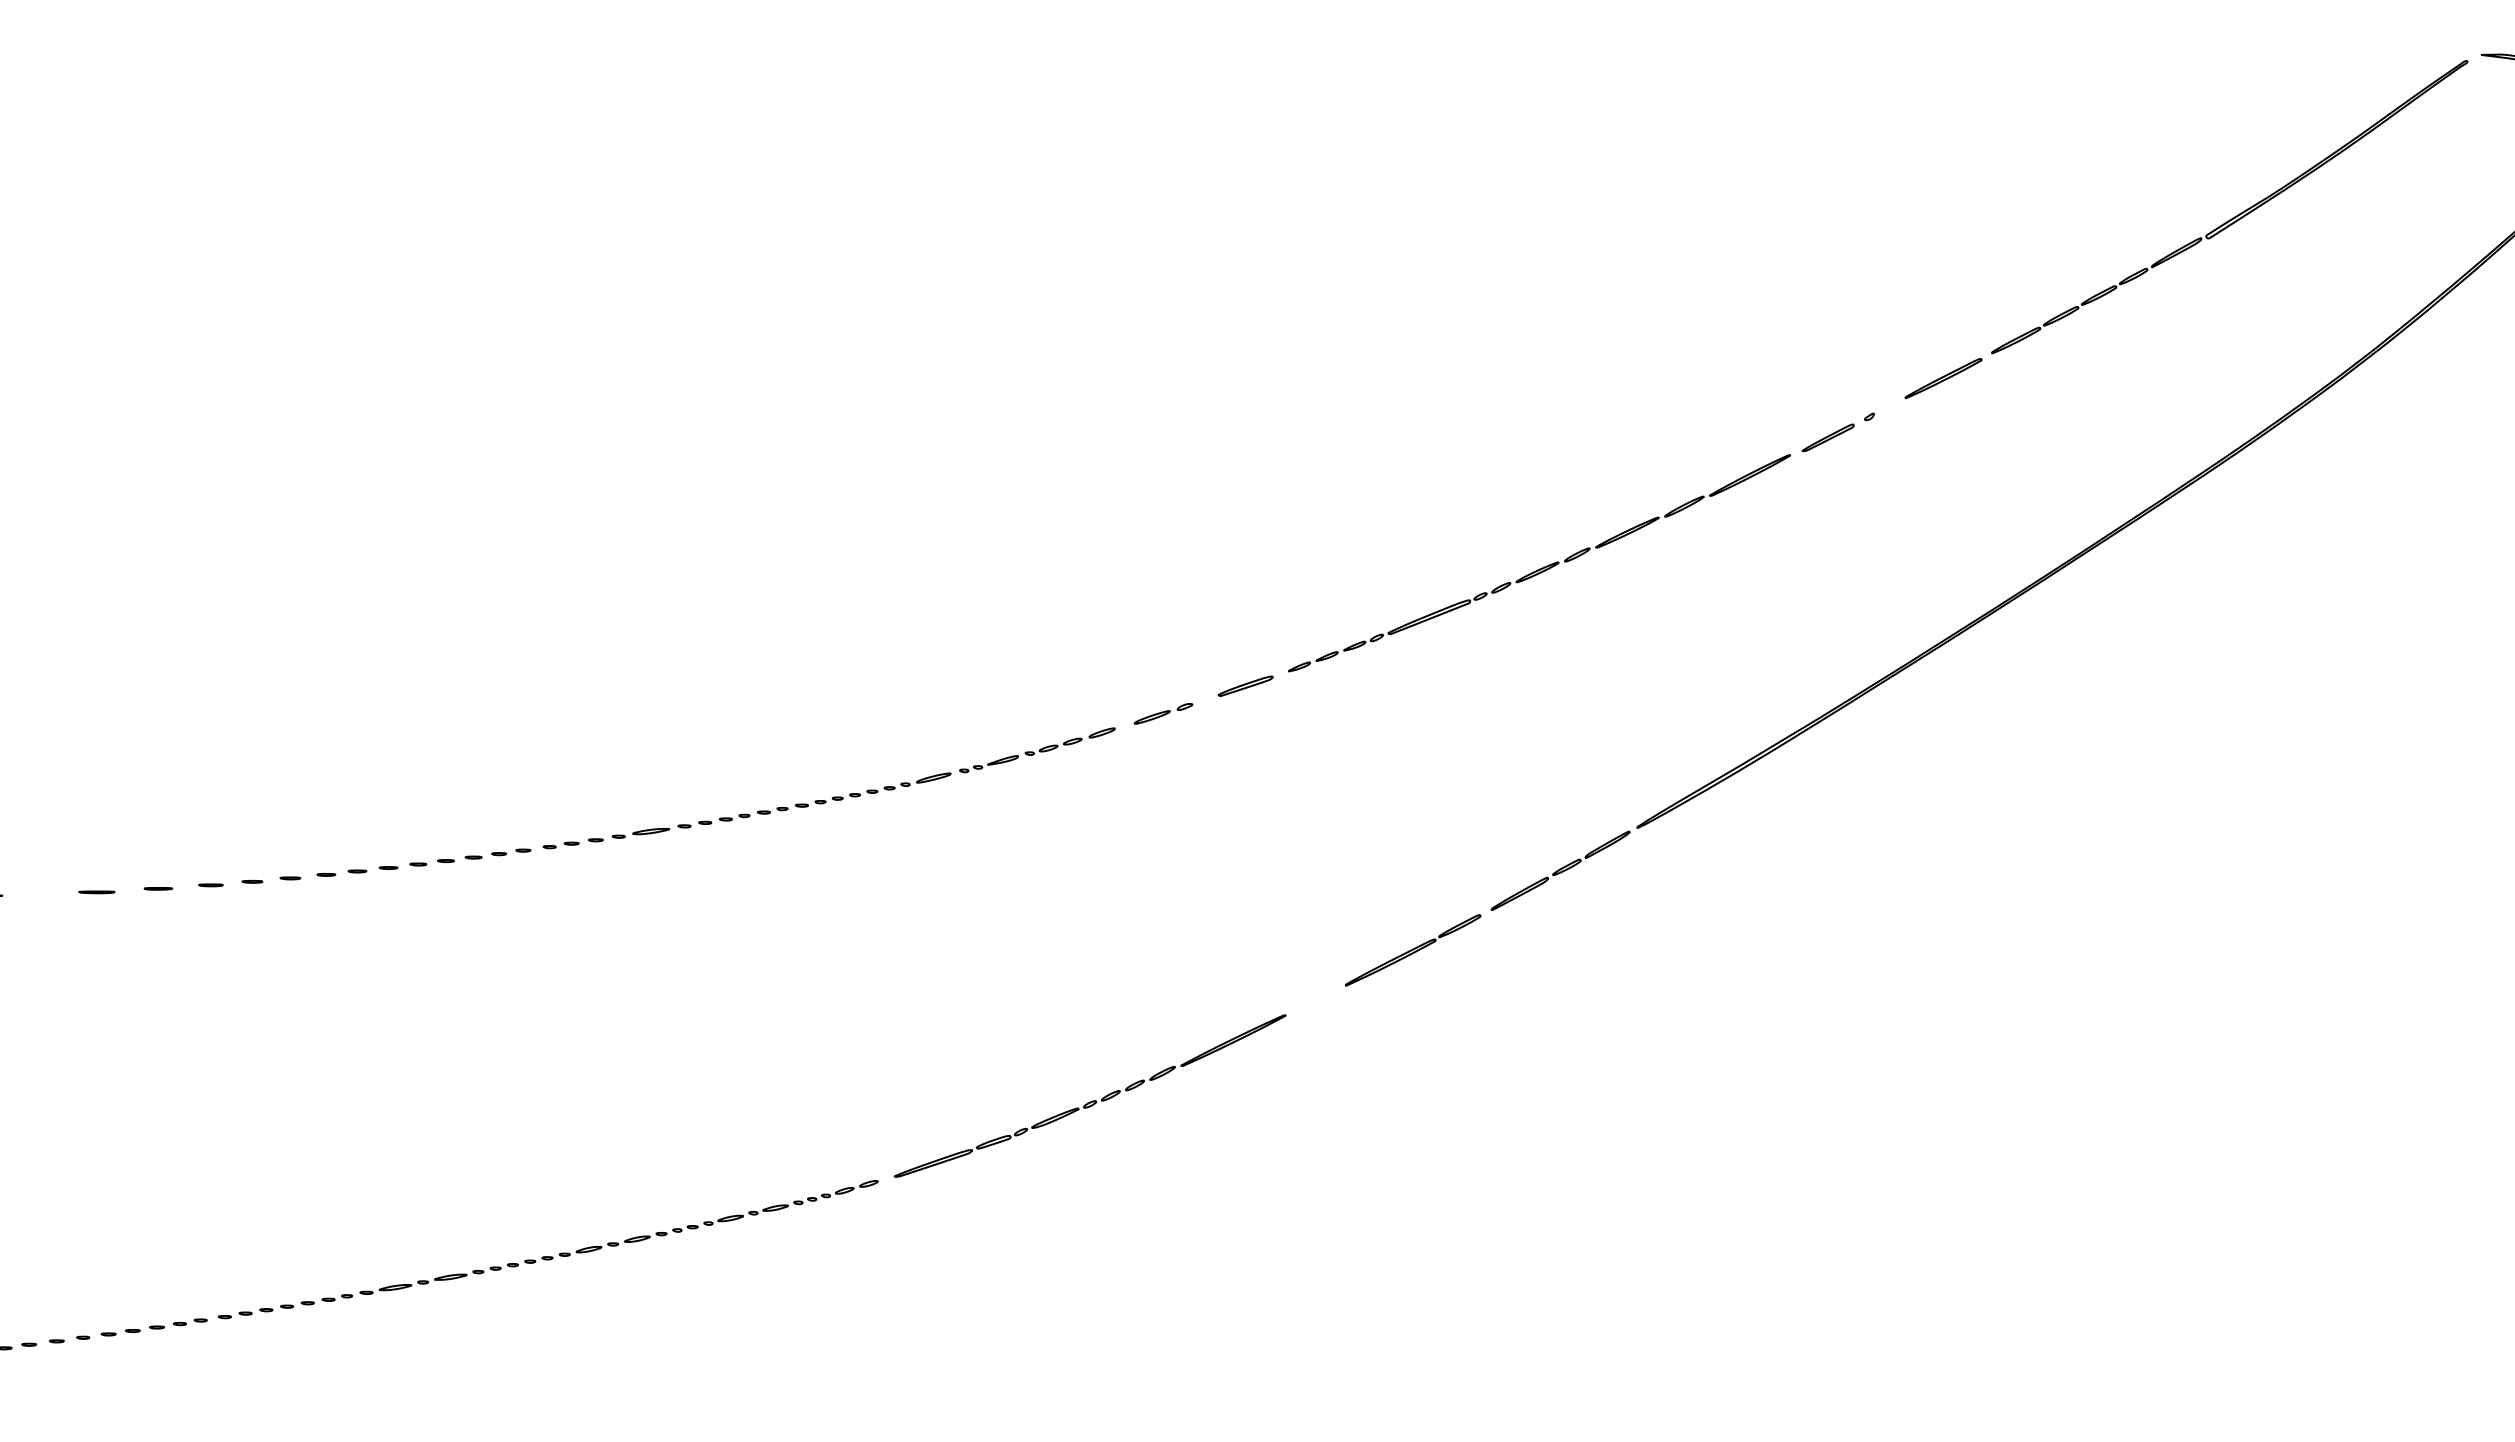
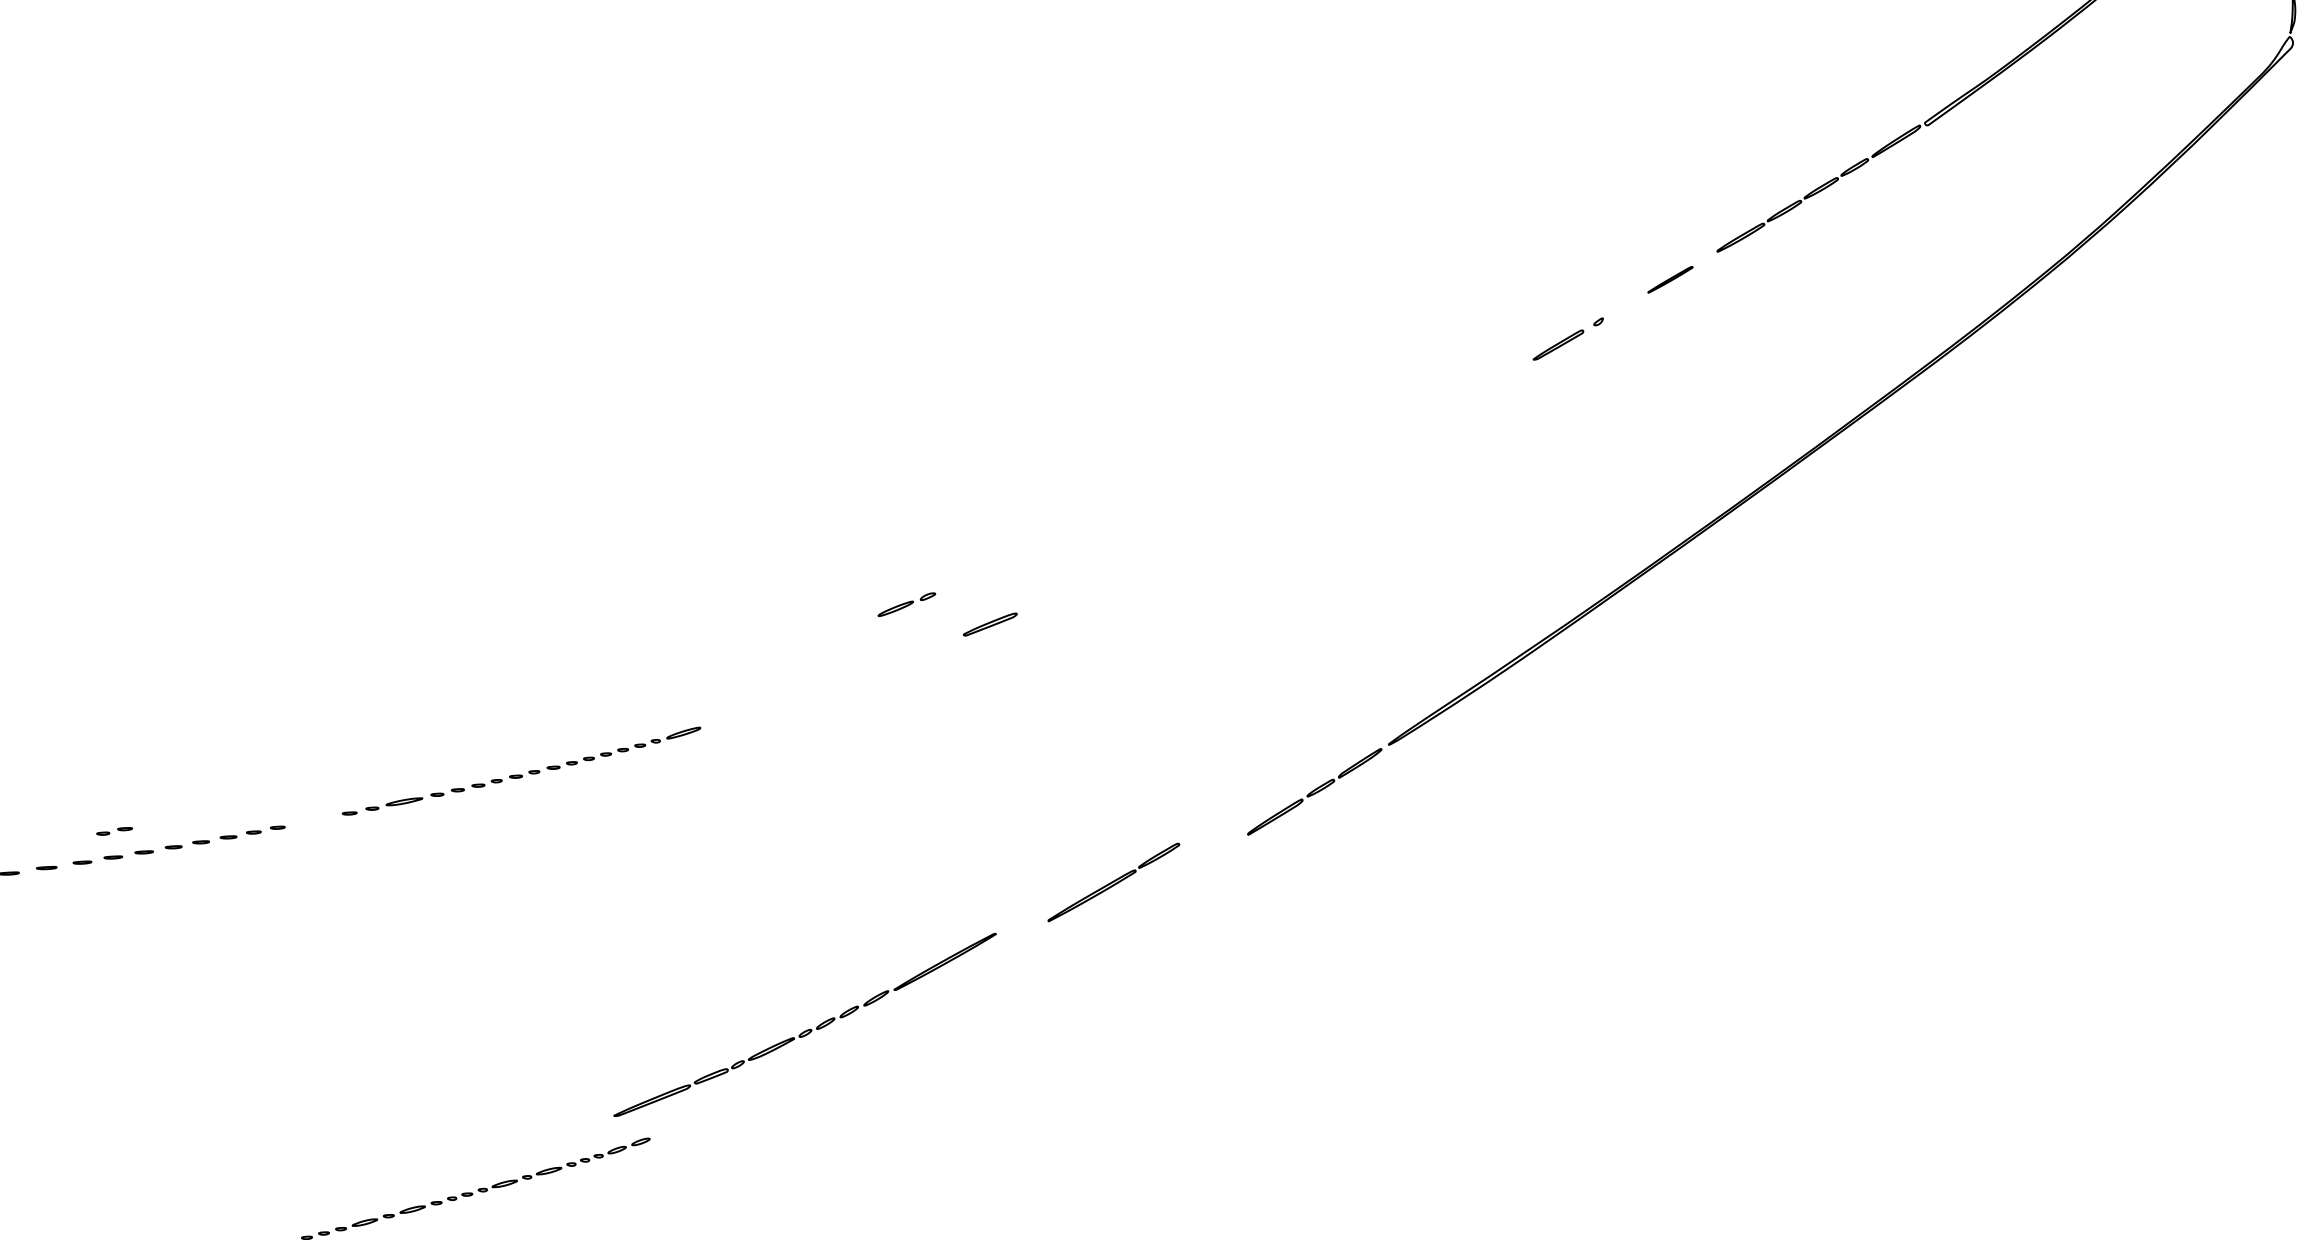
part: (1943, 378) -> (1670, 279), size x0.6
part: (1539, 563) -> (1276, 486), removed
part: (1163, 713) -> (906, 604), moved
part: (1037, 750) -> (785, 700), removed
part: (560, 845) -> (113, 831), moved
part: (1412, 950) -> (1113, 882), moved
part: (1089, 1095) -> (804, 1024), moved

